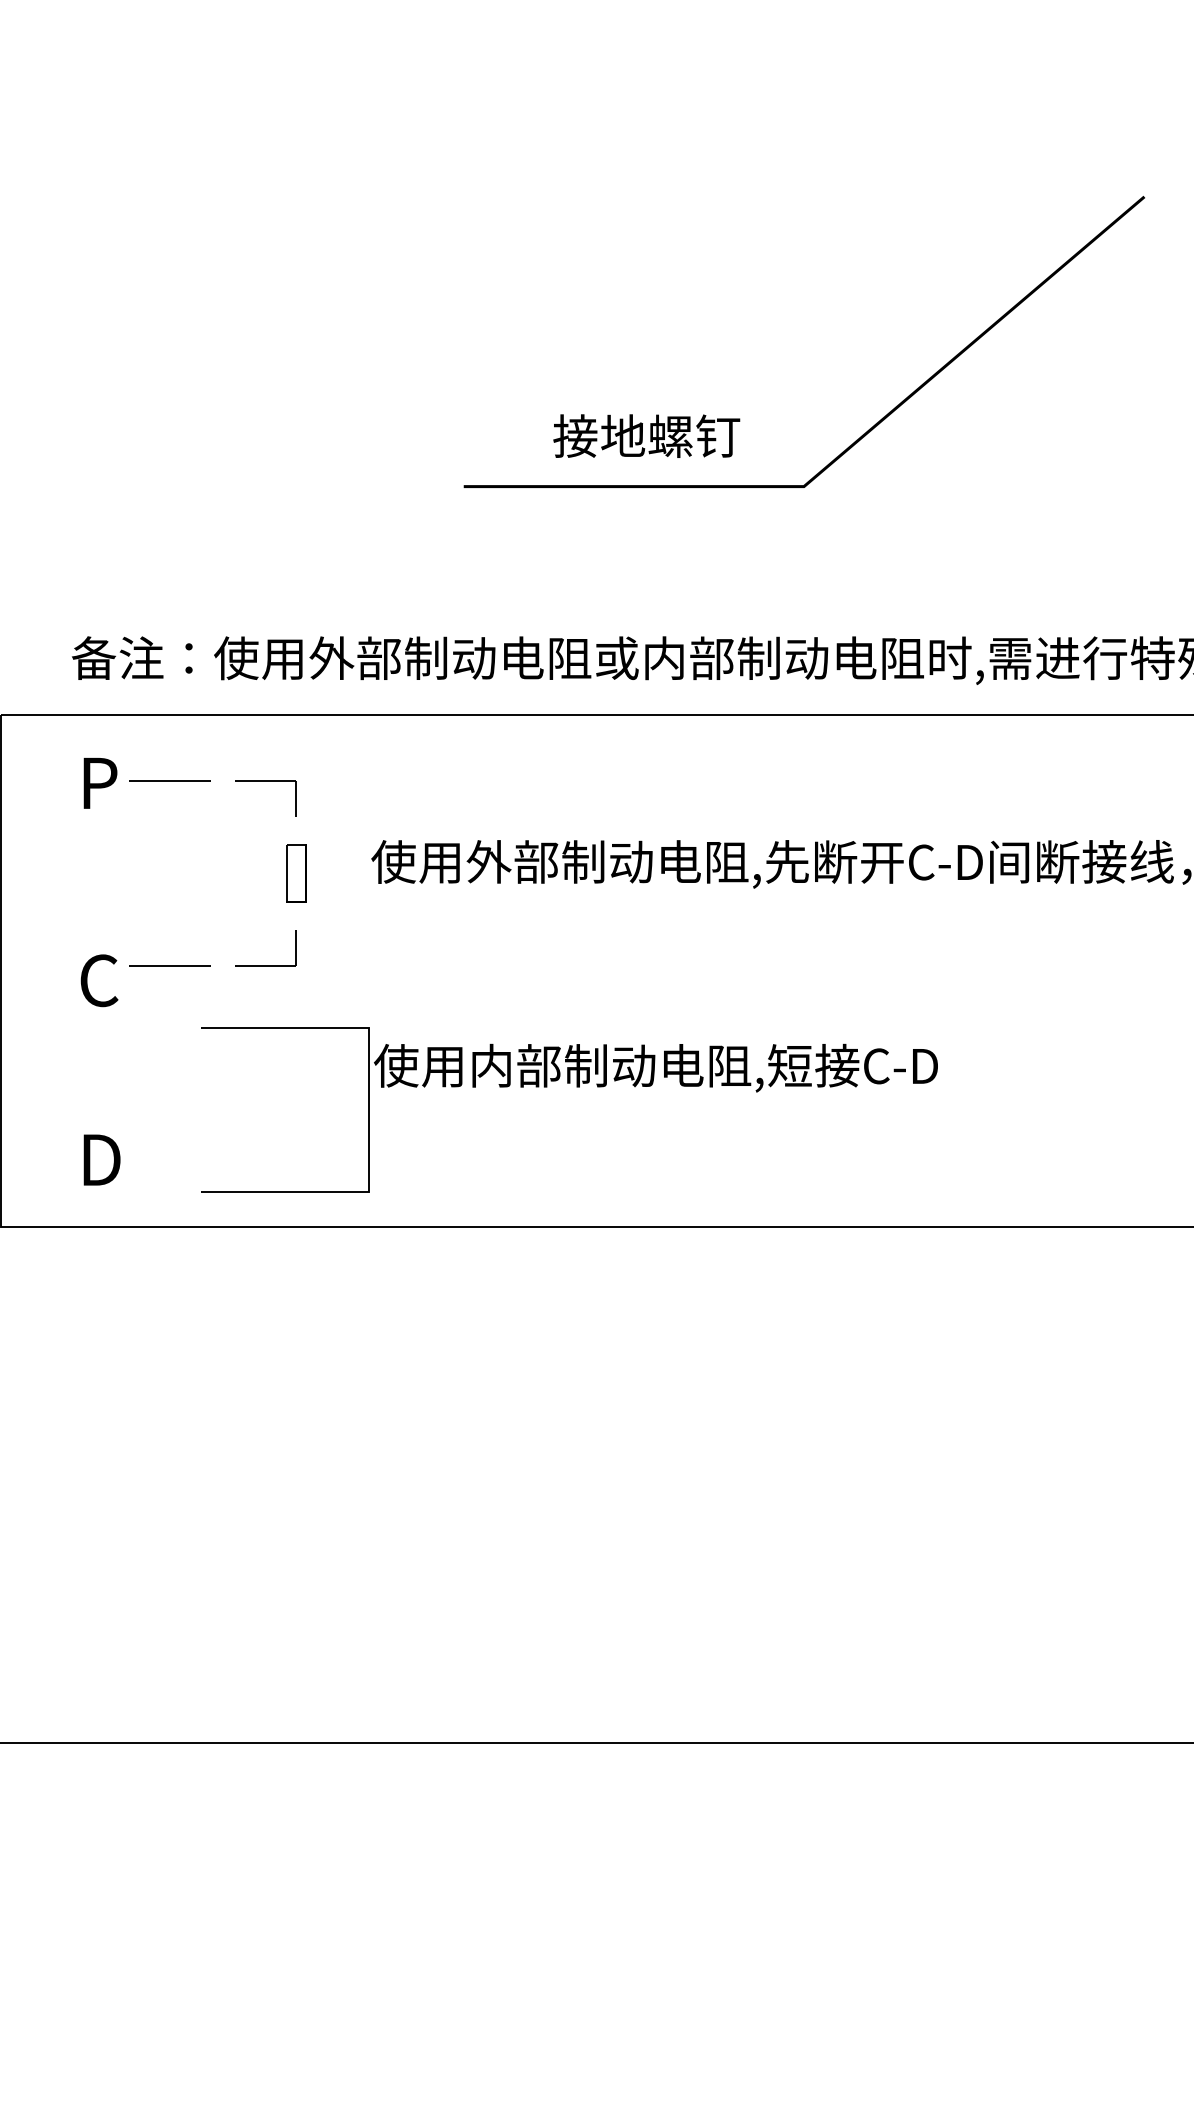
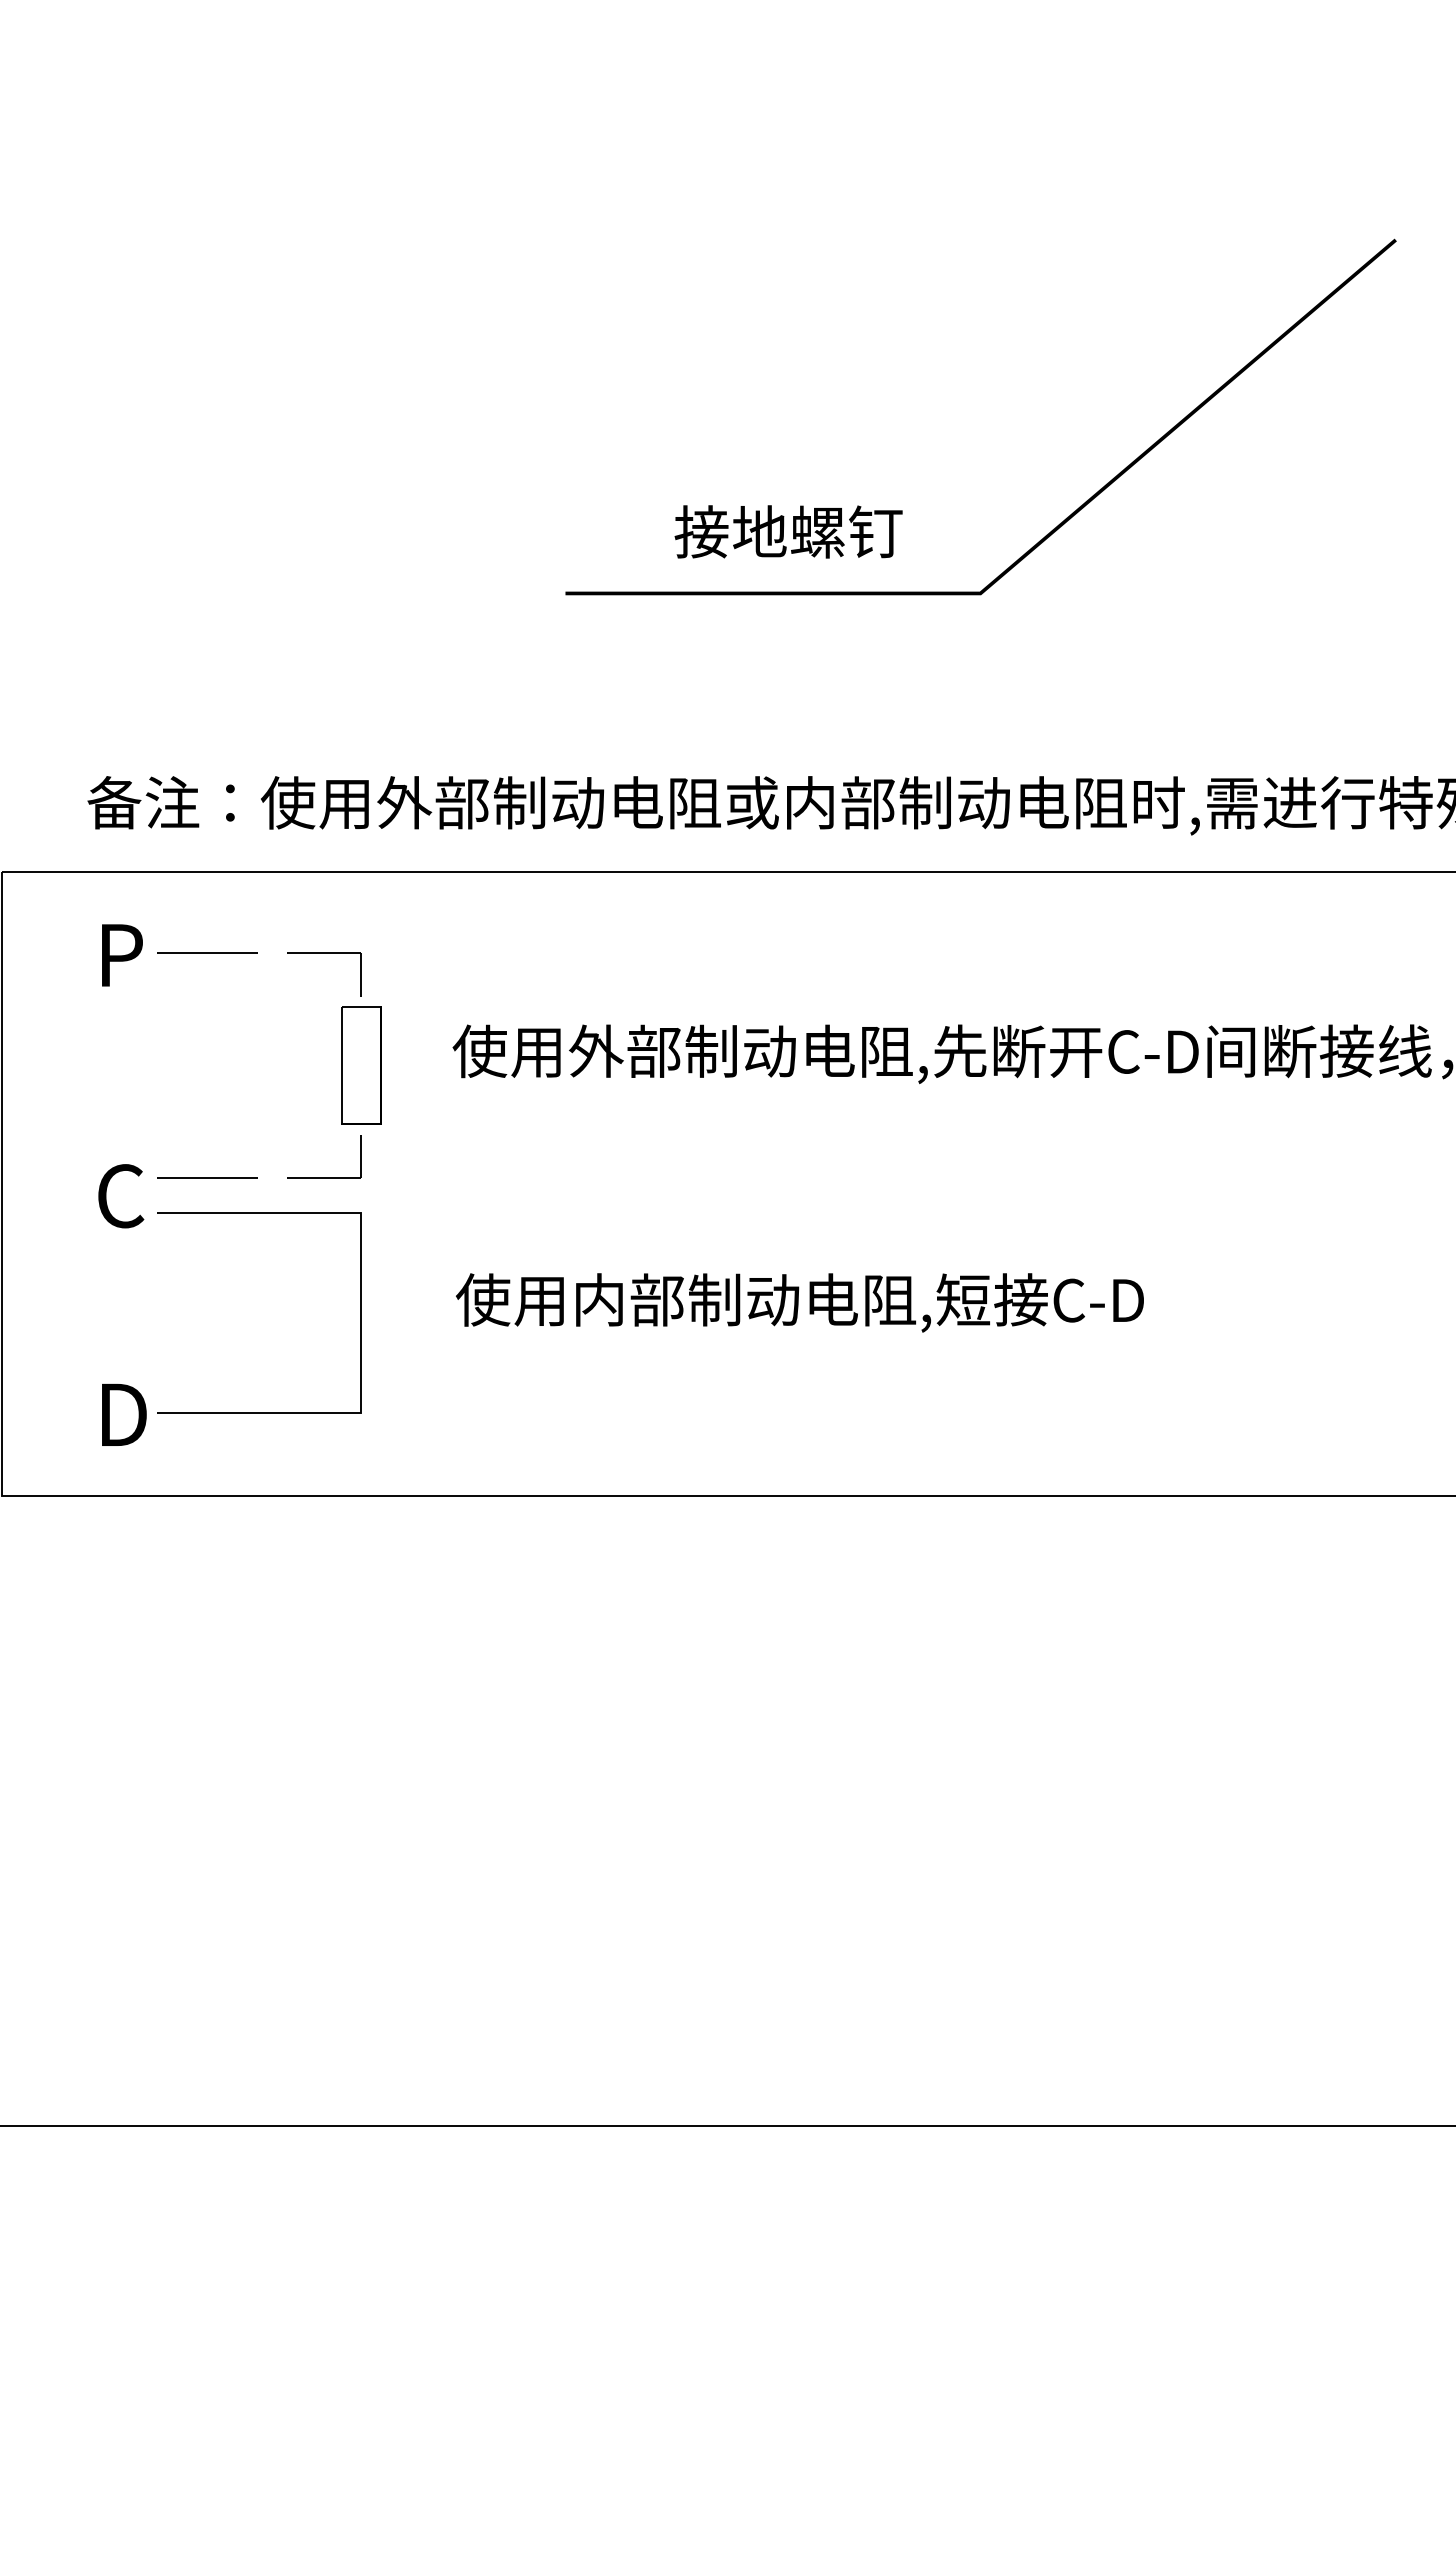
part: (296, 873) -> (361, 1065), size x1.67
line: (285, 1028) -> (259, 1213), moved

